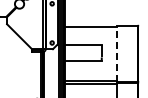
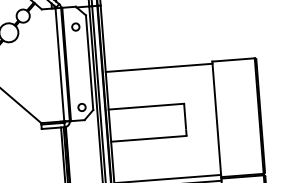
line: (117, 53) -> (217, 118), dashed -> solid

